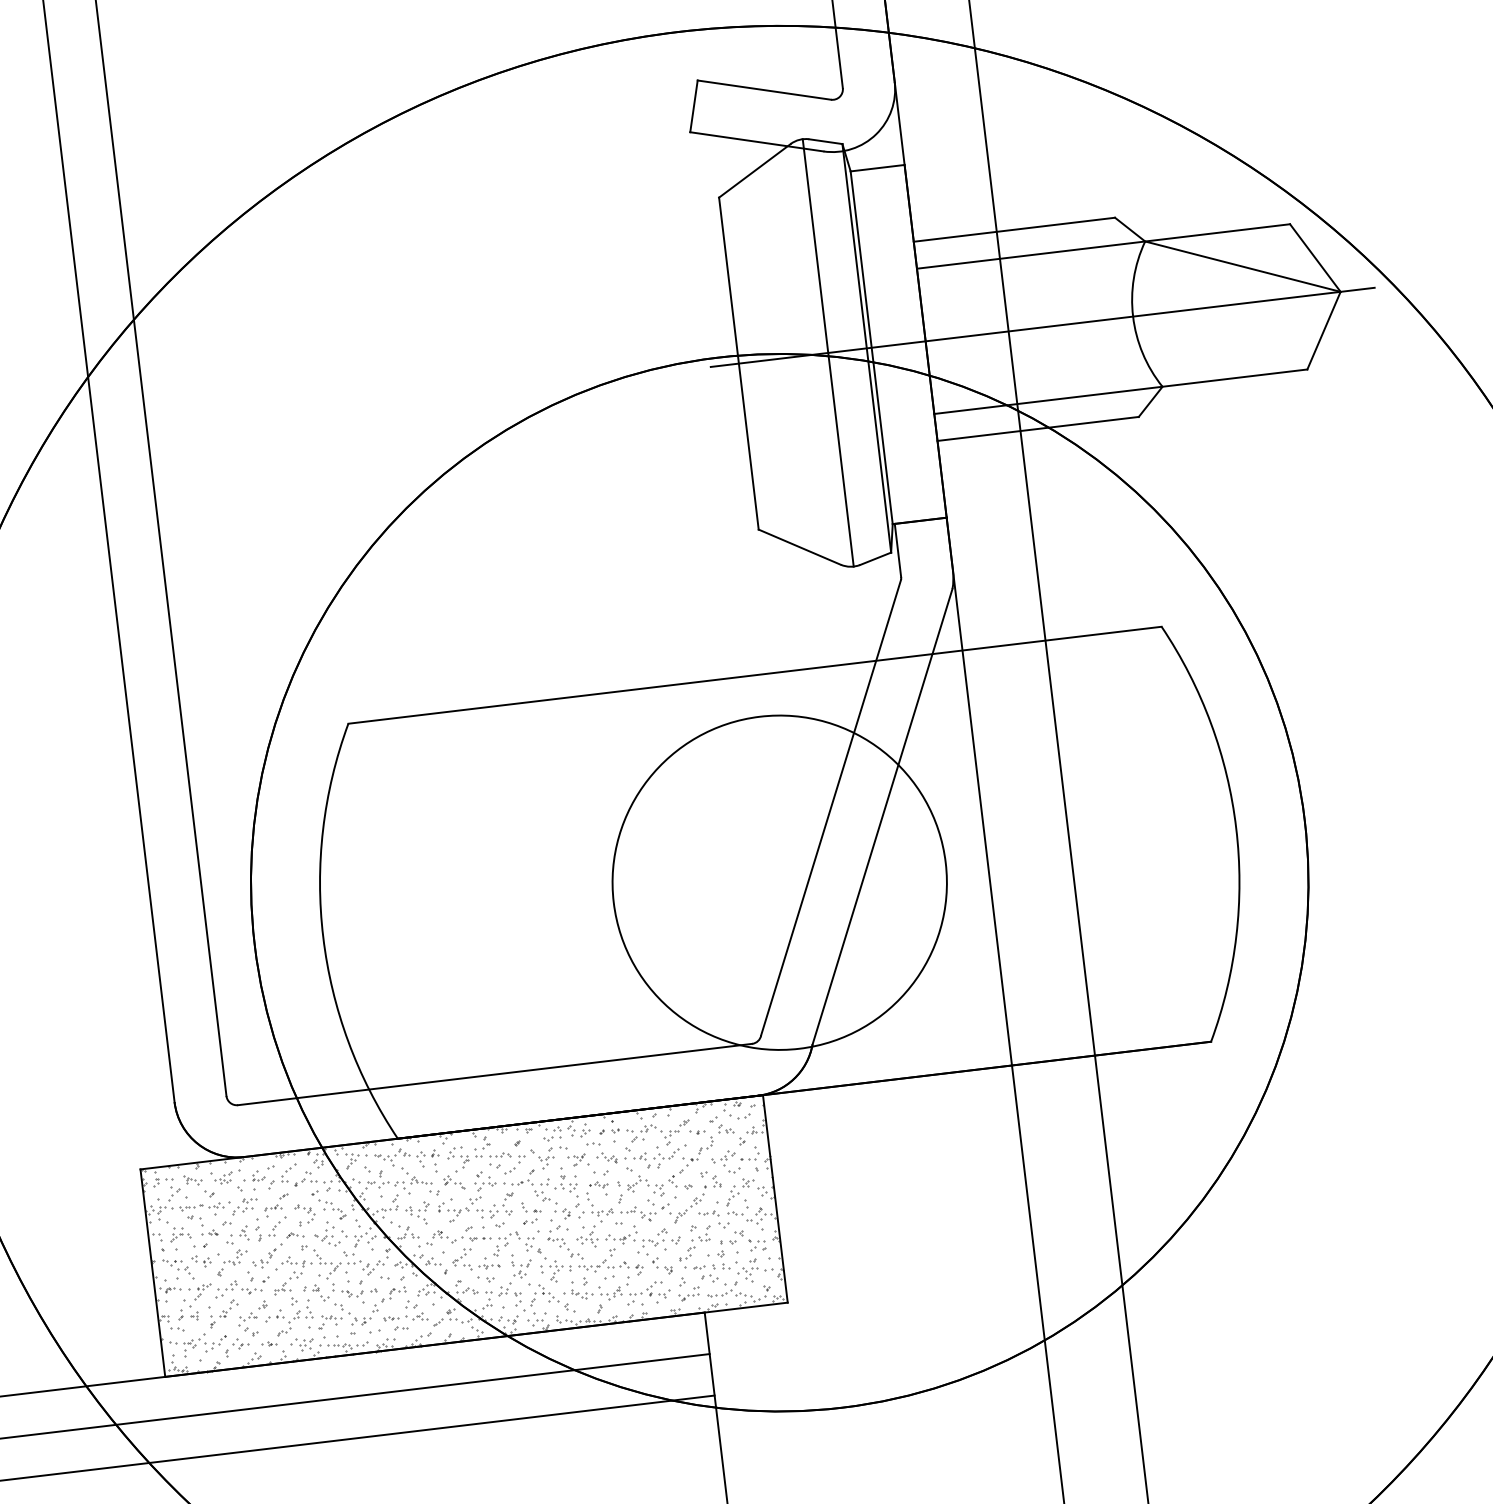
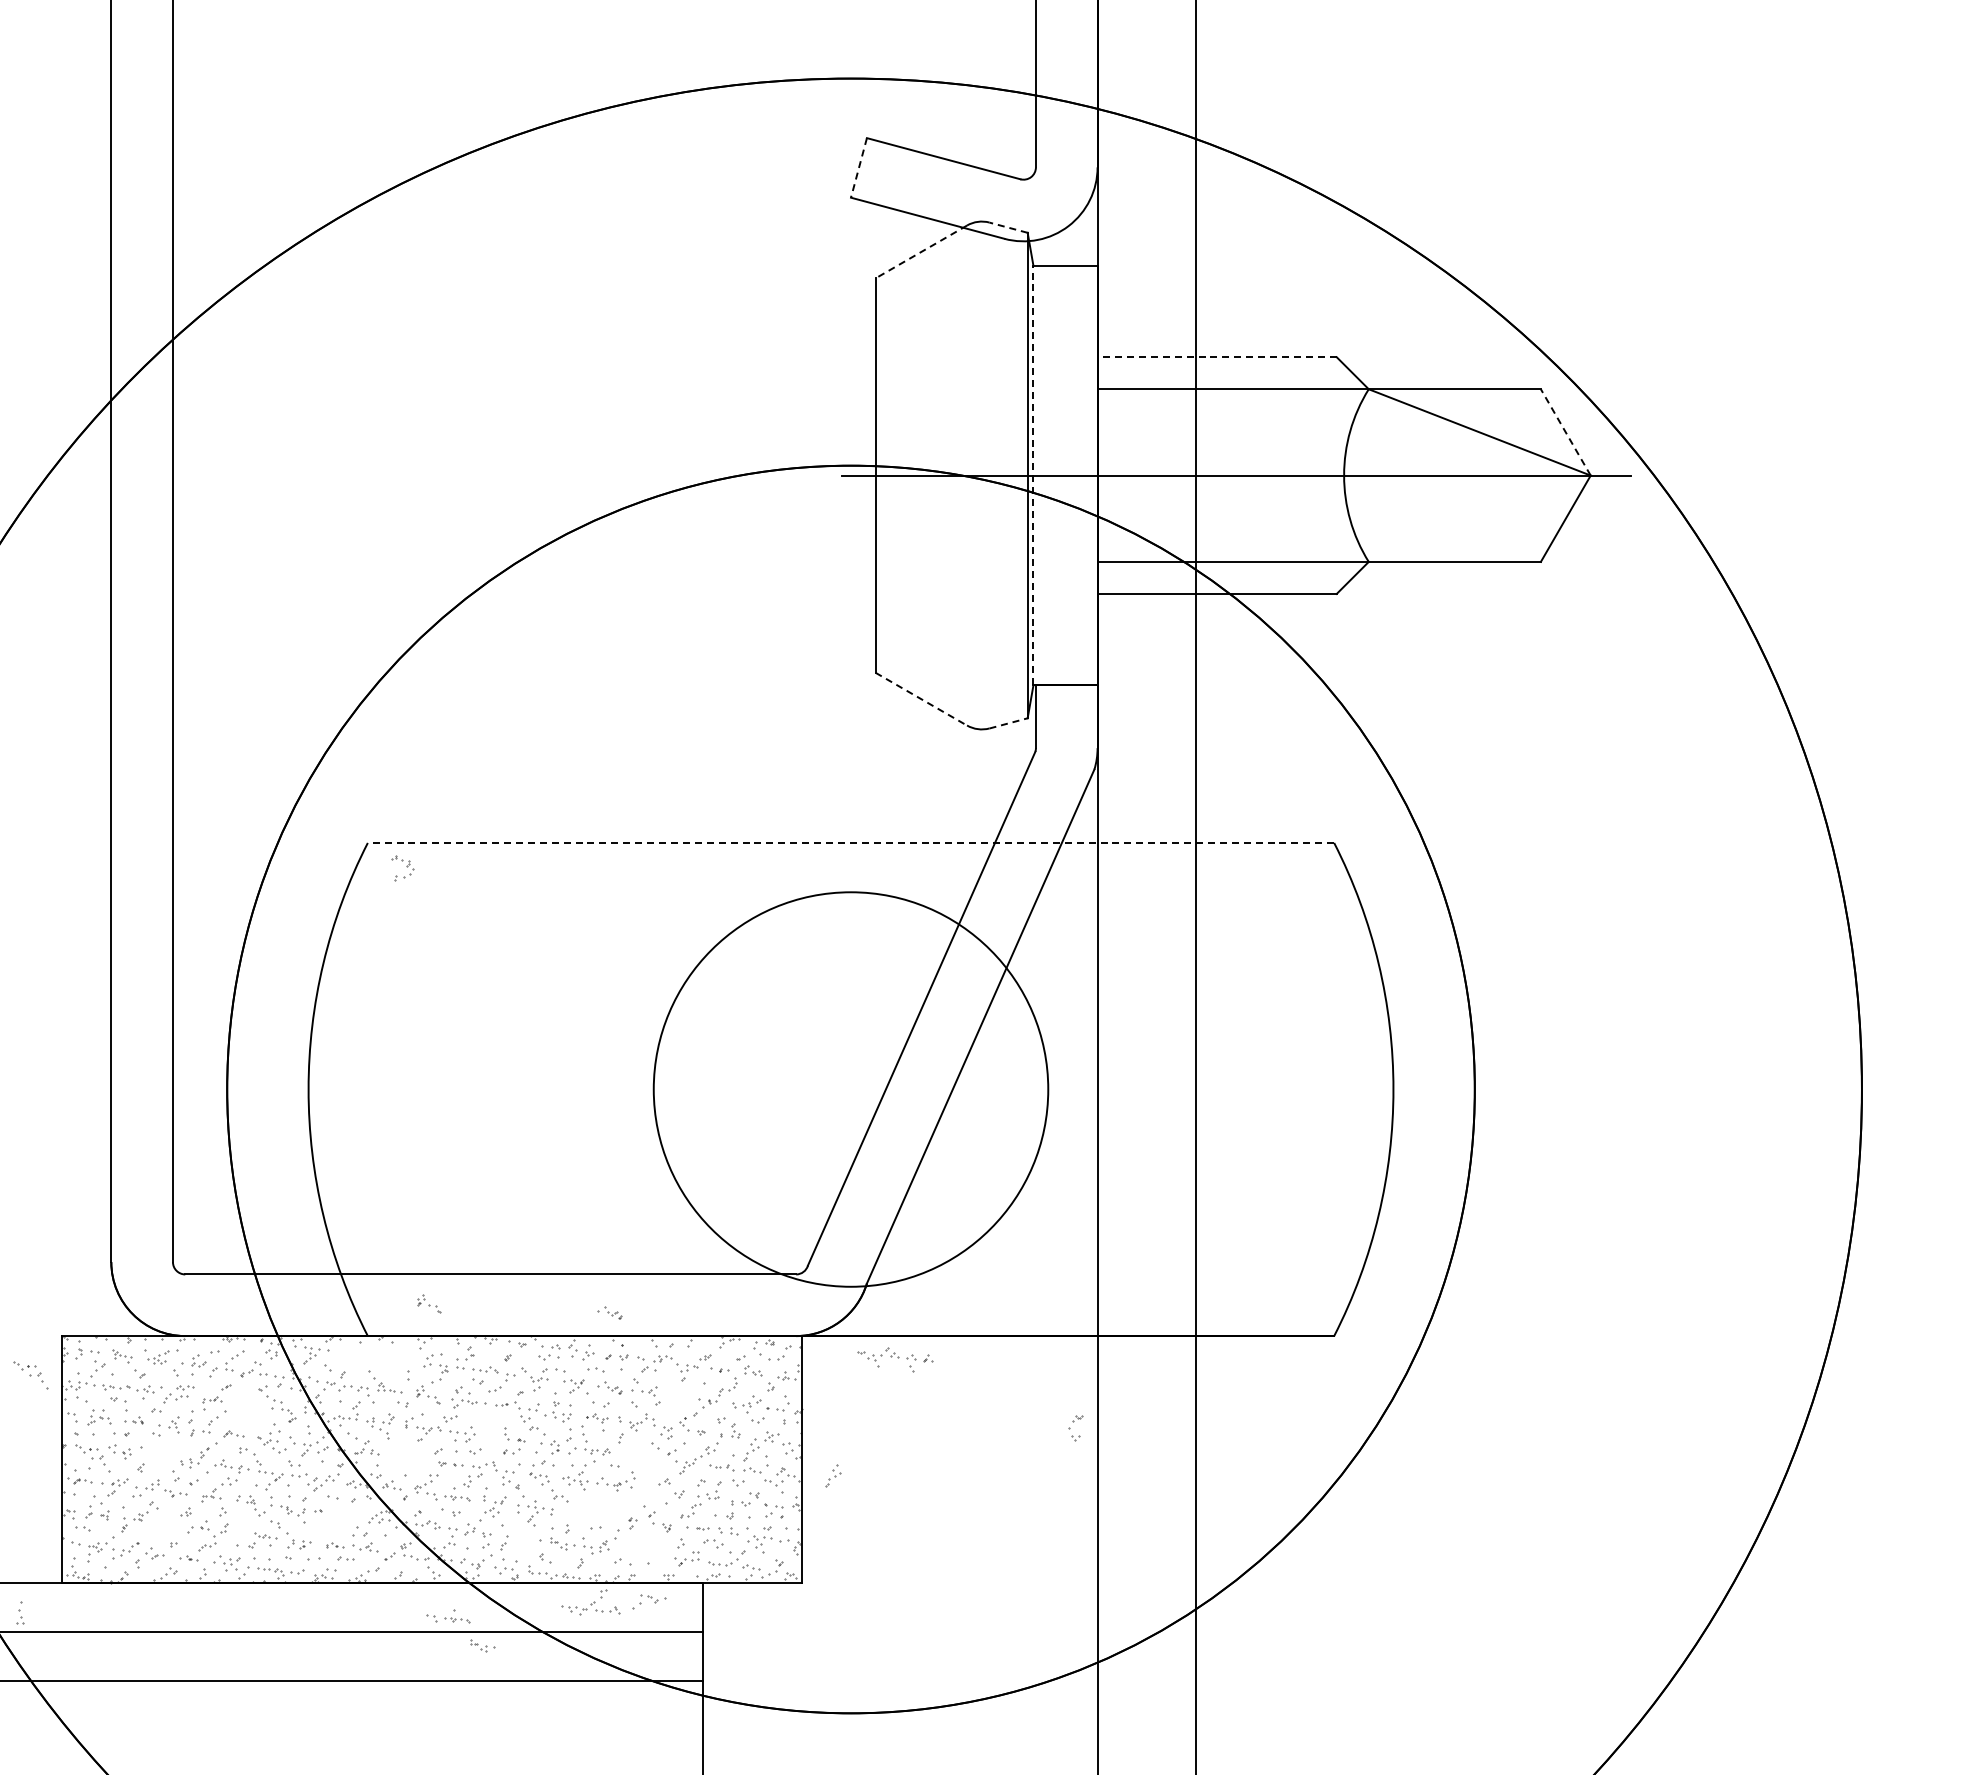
line: (693, 106) -> (858, 167), solid -> dashed
line: (825, 141) -> (1008, 227), solid -> dashed
line: (754, 170) -> (921, 251), solid -> dashed
line: (1014, 229) -> (1217, 357), solid -> dashed
line: (1315, 258) -> (1565, 432), solid -> dashed
line: (871, 347) -> (1033, 475), solid -> dashed
line: (827, 352) -> (981, 475), removed
line: (799, 547) -> (921, 699), solid -> dashed
line: (875, 558) -> (1008, 723), solid -> dashed
line: (754, 674) -> (850, 842), solid -> dashed
part: (598, 1094) -> (609, 1312), added
part: (446, 1105) -> (429, 1303), added
part: (666, 1156) -> (680, 1394), removed
part: (407, 1157) -> (895, 1359), moved
part: (507, 1204) -> (1075, 1428), moved
part: (117, 1205) -> (30, 1375), added
part: (803, 1209) -> (833, 1475), added
part: (638, 1214) -> (639, 1458), removed
part: (305, 1215) -> (402, 868), moved
part: (444, 1236) -> (408, 1457), removed
part: (650, 1244) -> (649, 1601), moved
part: (235, 1257) -> (160, 1452), removed
part: (602, 1260) -> (590, 1602), moved
part: (649, 1290) -> (641, 1549), removed
part: (549, 1293) -> (523, 1538), removed
part: (389, 1298) -> (335, 1522), removed
part: (308, 1308) -> (20, 1612), moved
part: (247, 1321) -> (166, 1529), removed
part: (493, 1366) -> (448, 1616), added
part: (525, 1387) -> (482, 1645), added

